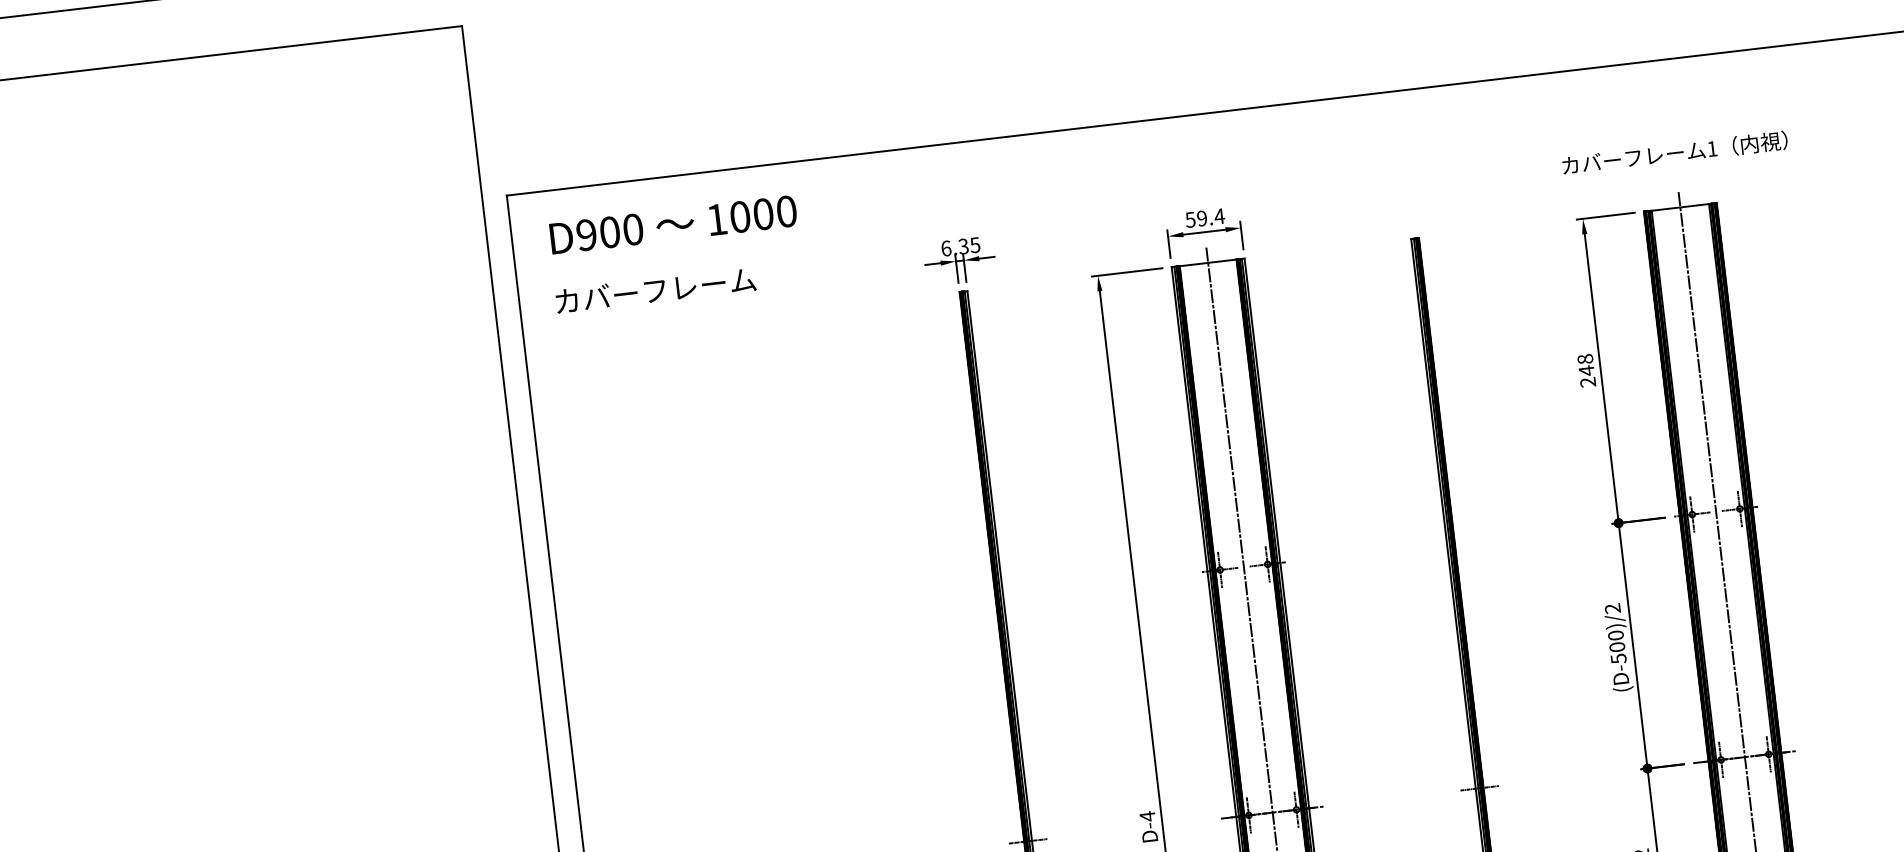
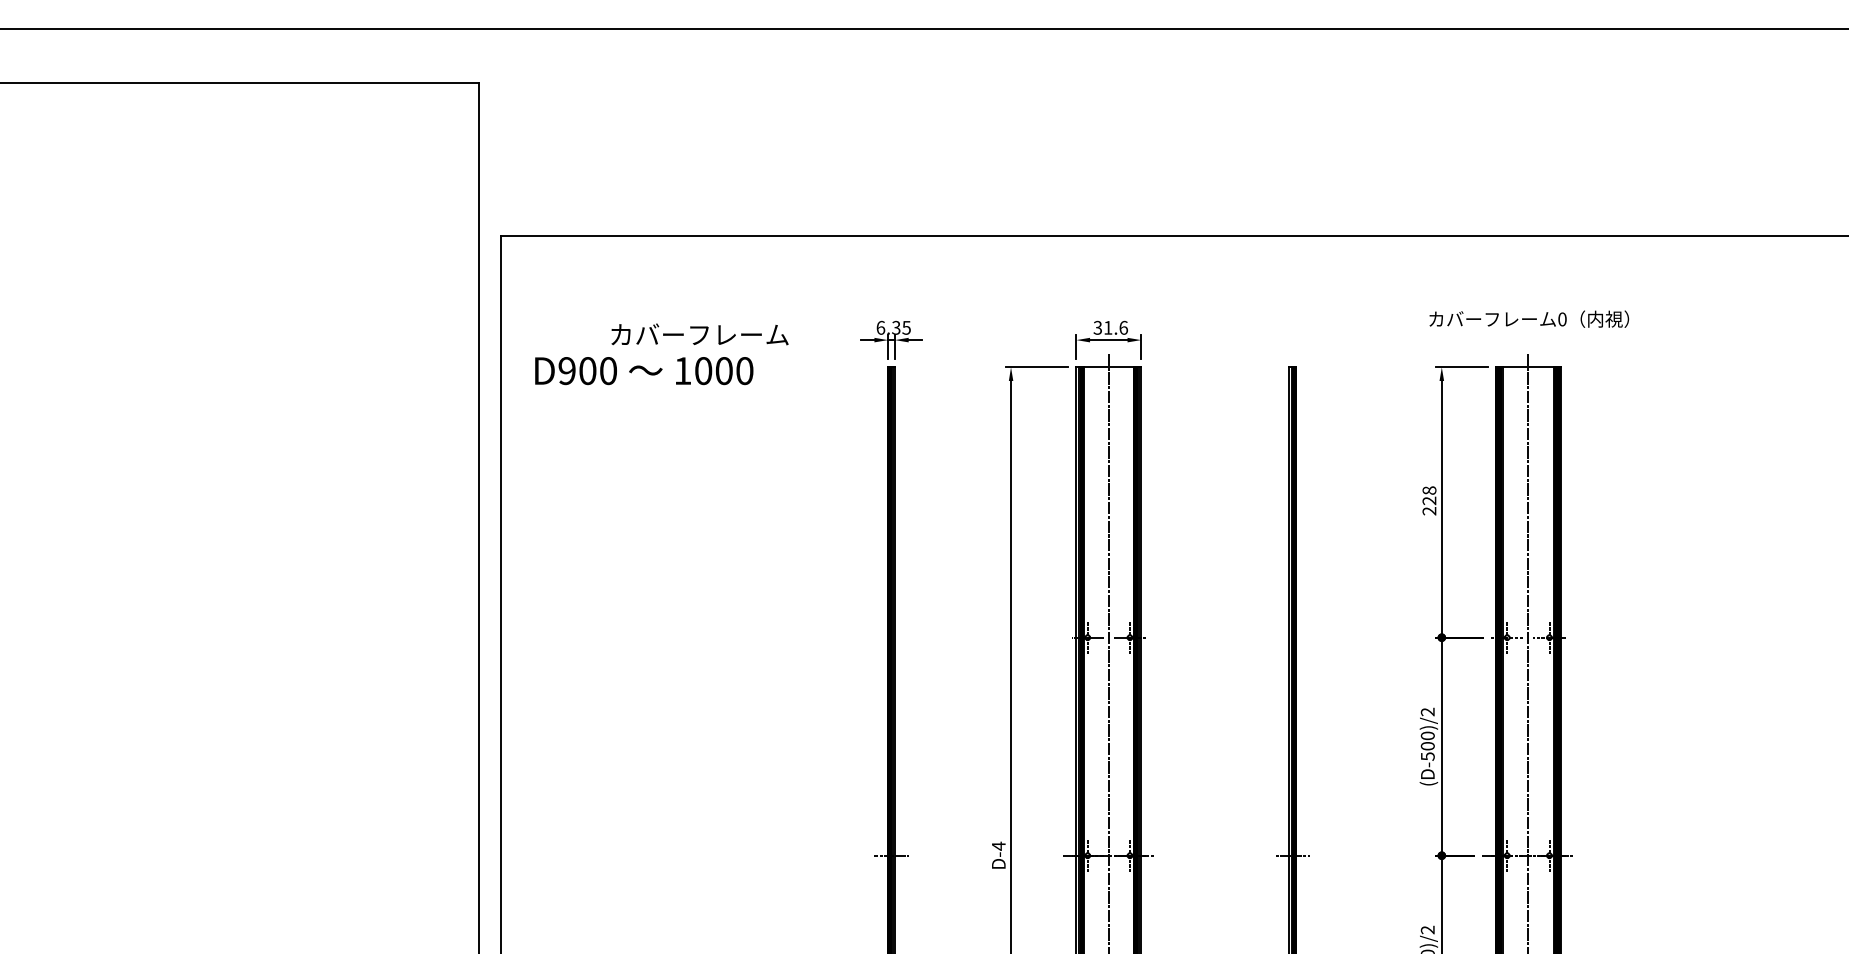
text: (1712, 149) -> (1562, 319), 1 -> 0
text: (1205, 217) -> (1111, 327), 59.4 -> 31.6
text: (673, 225) -> (644, 371), moved
text: (655, 290) -> (699, 334), moved
text: (1586, 370) -> (1429, 500), 248 -> 228

